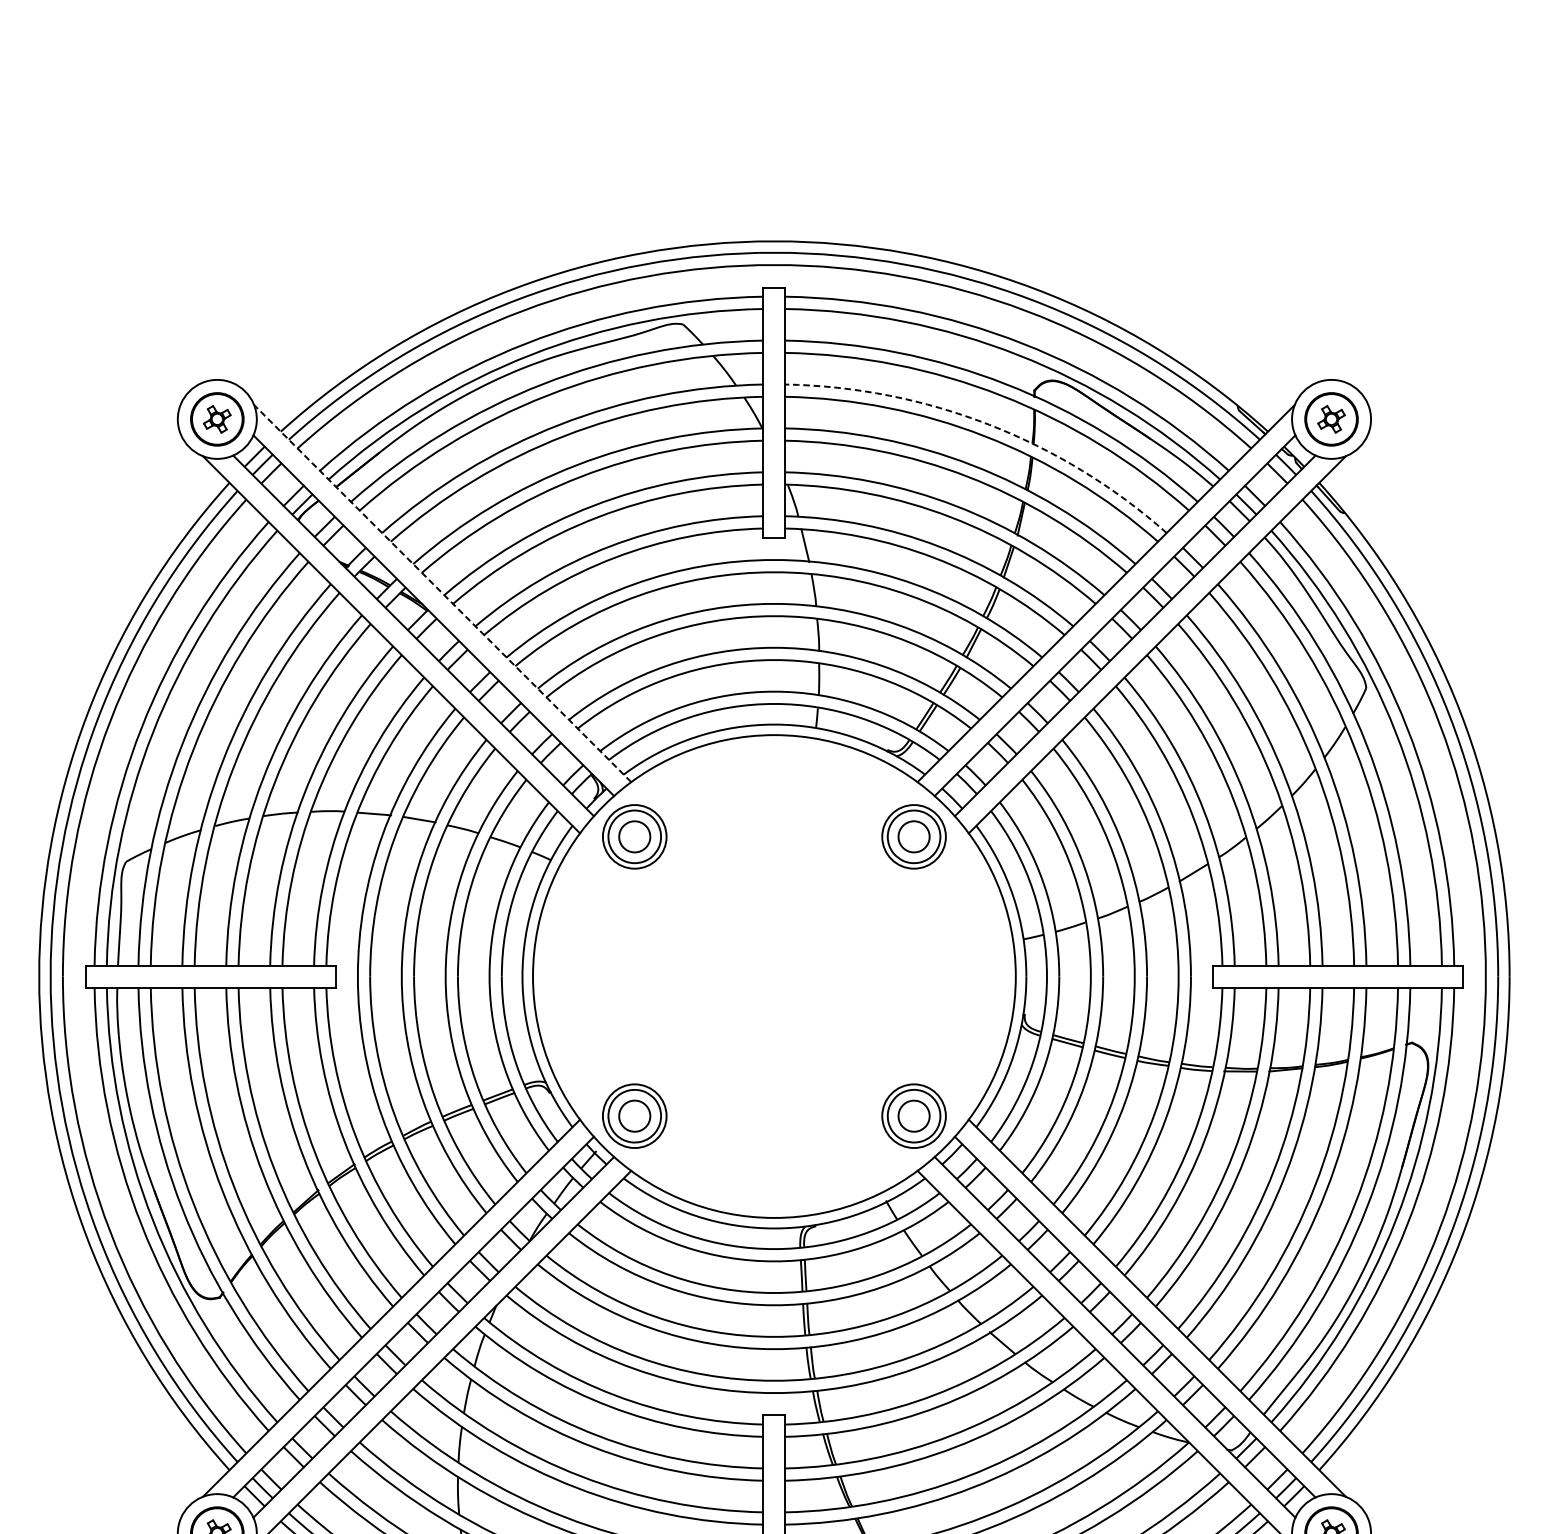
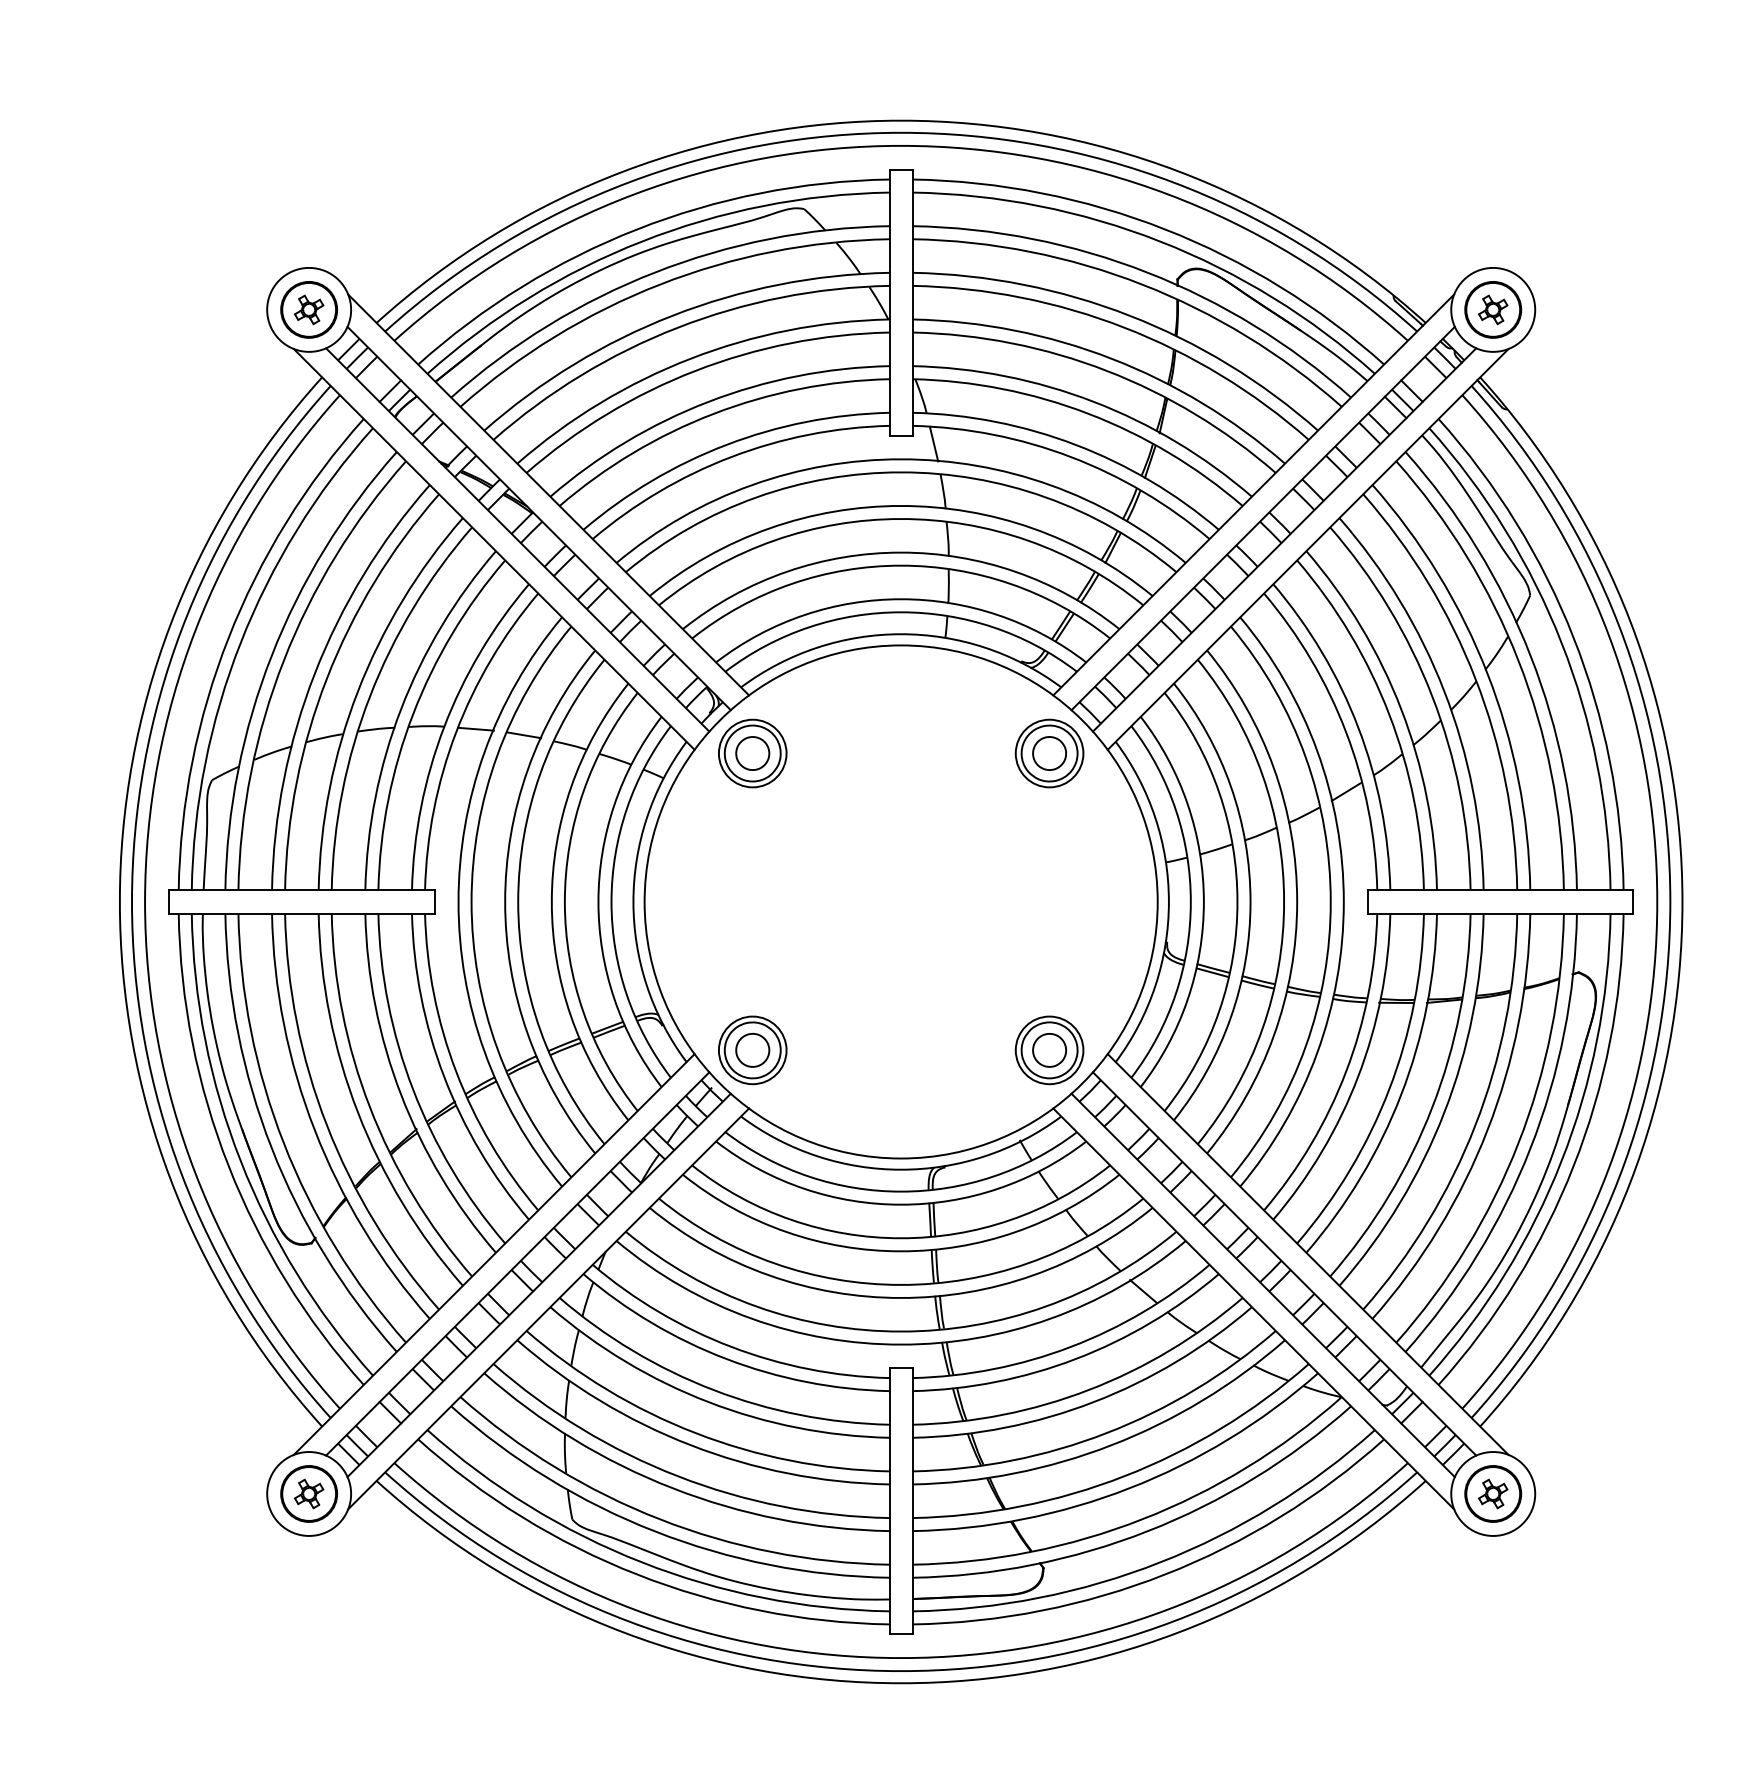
arc: (989, 424) -> (1129, 315), dashed -> solid
line: (442, 593) -> (548, 494), dashed -> solid

